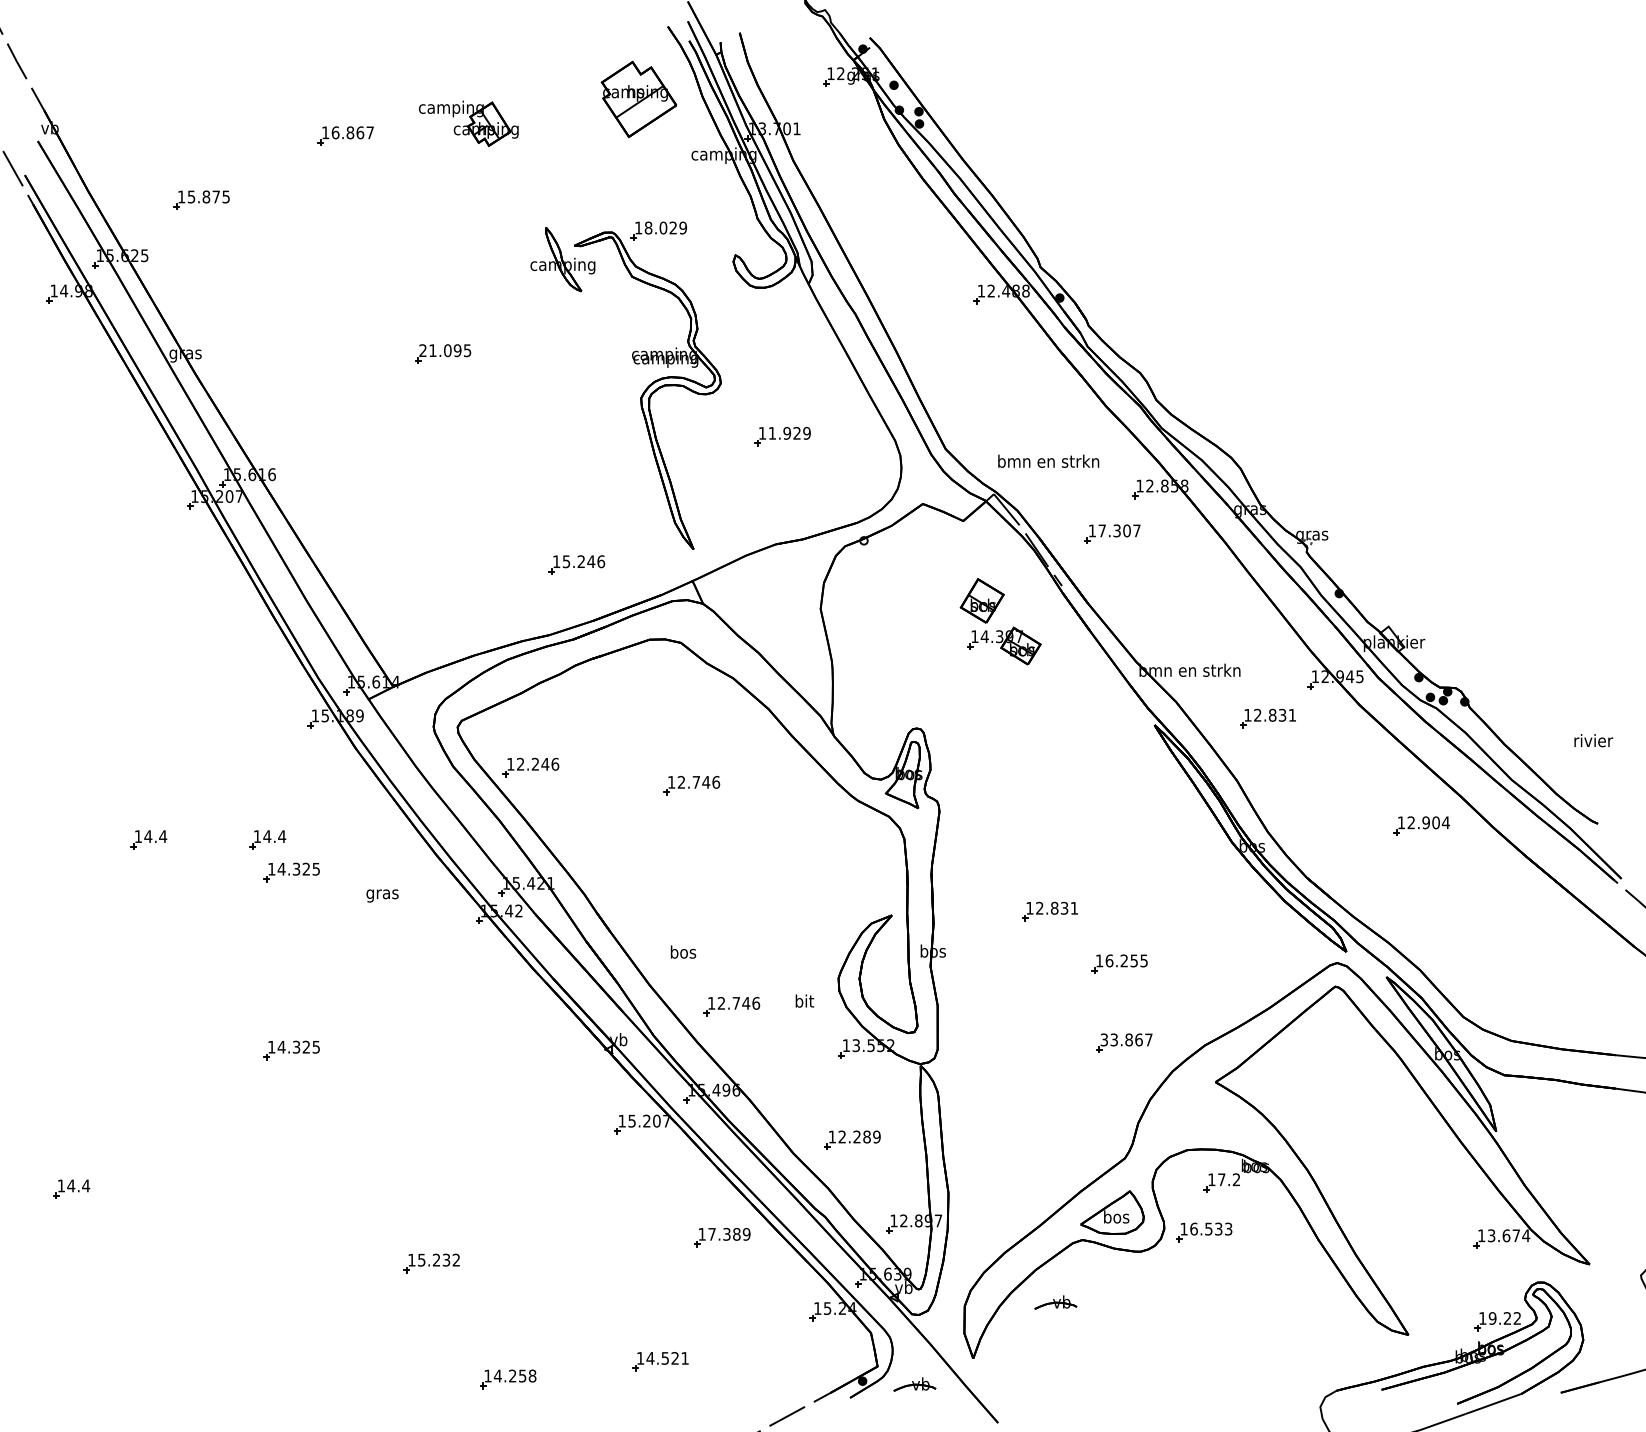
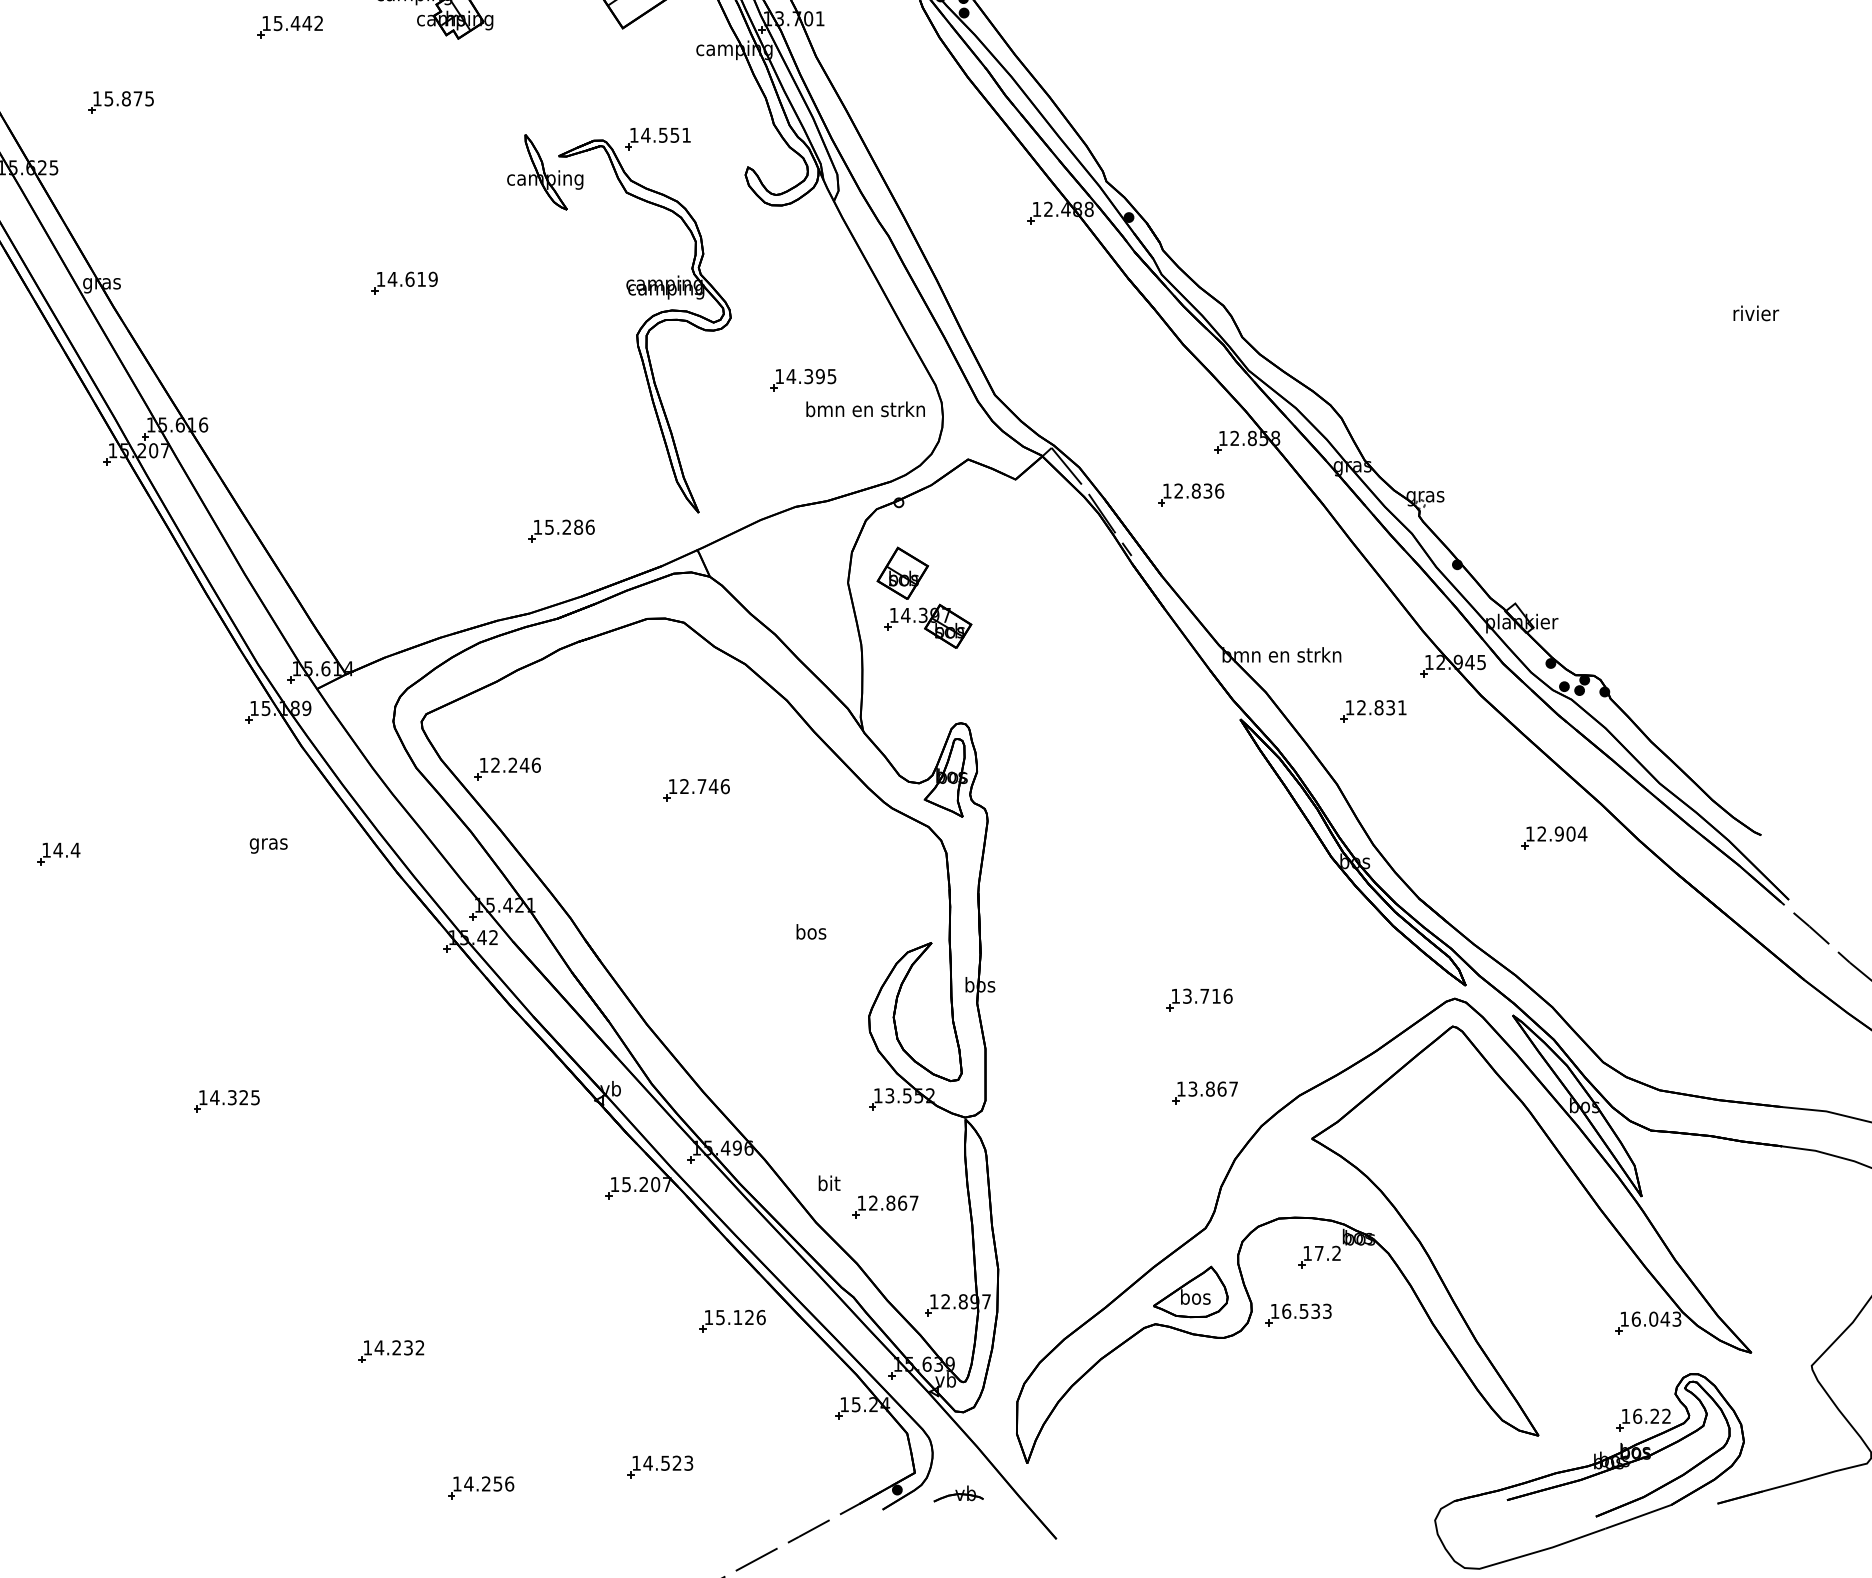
text: (352, 132) -> (298, 23), 16.867 -> 15.442
text: (665, 227) -> (665, 134), 18.029 -> 14.551
text: (445, 350) -> (407, 279), 21.095 -> 14.619
text: (789, 433) -> (811, 376), 11.929 -> 14.395
text: (1048, 460) -> (865, 408), moved
text: (1119, 530) -> (1199, 490), 17.307 -> 12.836
text: (591, 561) -> (578, 527), 15.246 -> 15.286
part: (1000, 630) -> (924, 608), moved
text: (1593, 740) -> (1755, 313), moved
part: (267, 839) -> (198, 853), removed
part: (291, 872) -> (226, 892), removed
text: (382, 895) -> (268, 845), moved
part: (1049, 911) -> (1116, 938), removed
text: (683, 951) -> (811, 931), moved
text: (1126, 960) -> (1207, 995), 16.255 -> 13.716
text: (804, 1000) -> (829, 1182), moved
part: (731, 1006) -> (743, 1049), removed
text: (1103, 1039) -> (1180, 1088), 33.867 -> 13.867
text: (866, 1136) -> (901, 1202), 12.289 -> 12.867
text: (729, 1233) -> (740, 1316), 17.389 -> 15.126
text: (1508, 1235) -> (1656, 1318), 13.674 -> 16.043
text: (421, 1259) -> (379, 1347), 15.232 -> 14.232
part: (1055, 1302) -> (1123, 1397), removed
text: (1492, 1318) -> (1637, 1416), 19.22 -> 16.22
text: (684, 1358) -> (688, 1463), 14.521 -> 14.523
text: (532, 1375) -> (509, 1483), 14.258 -> 14.256

